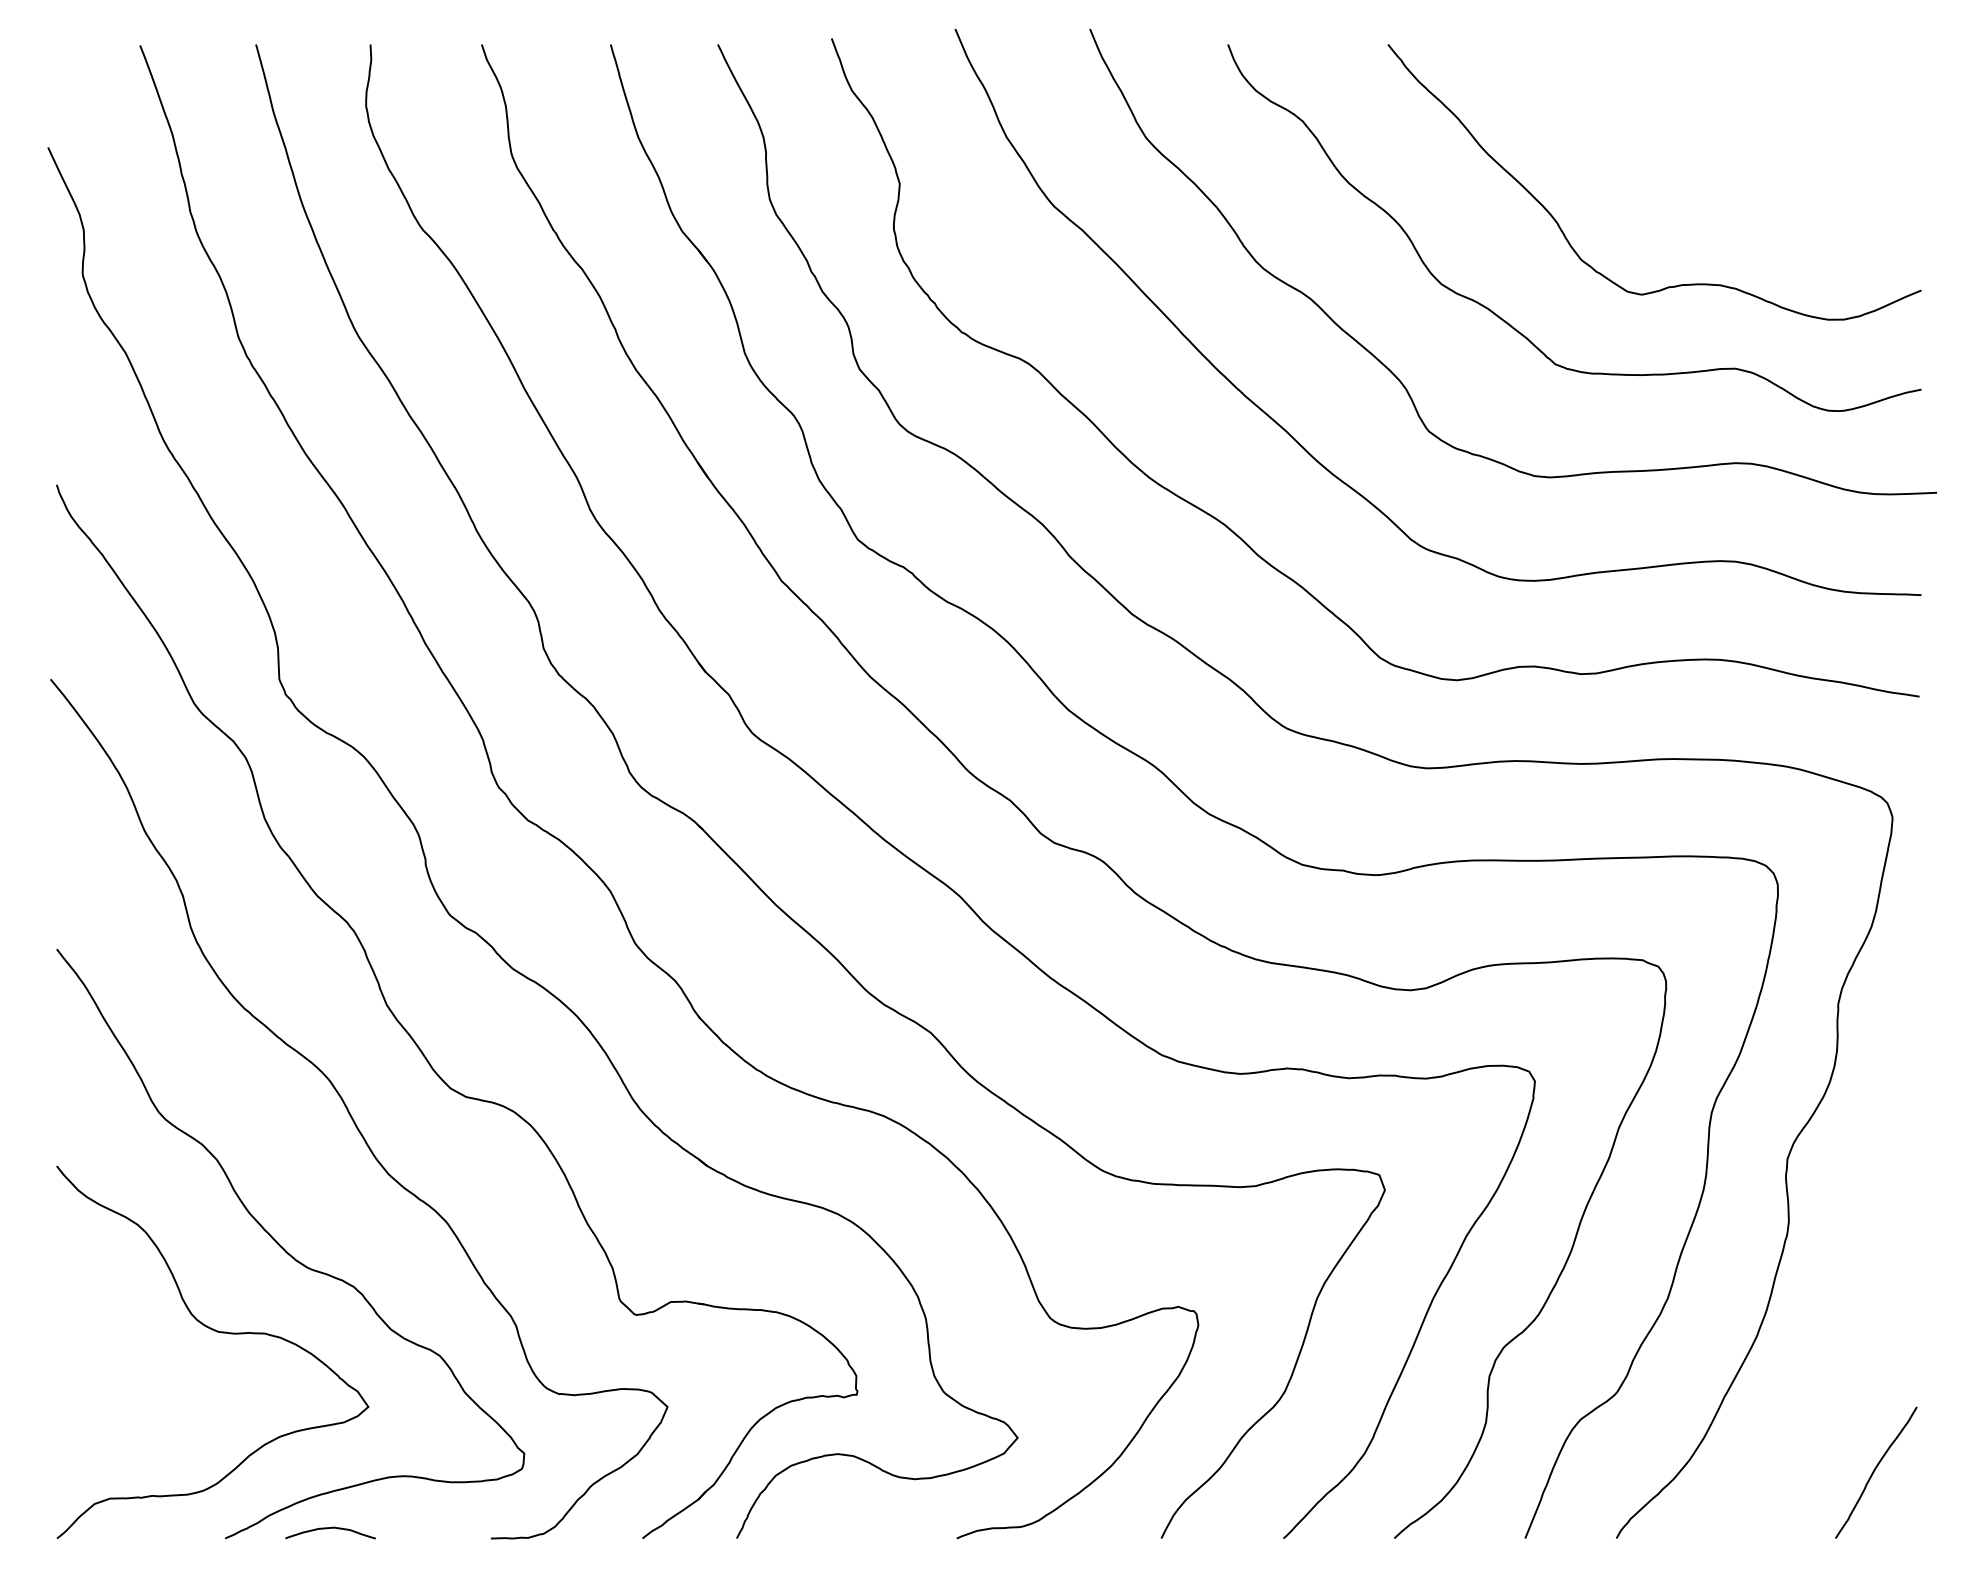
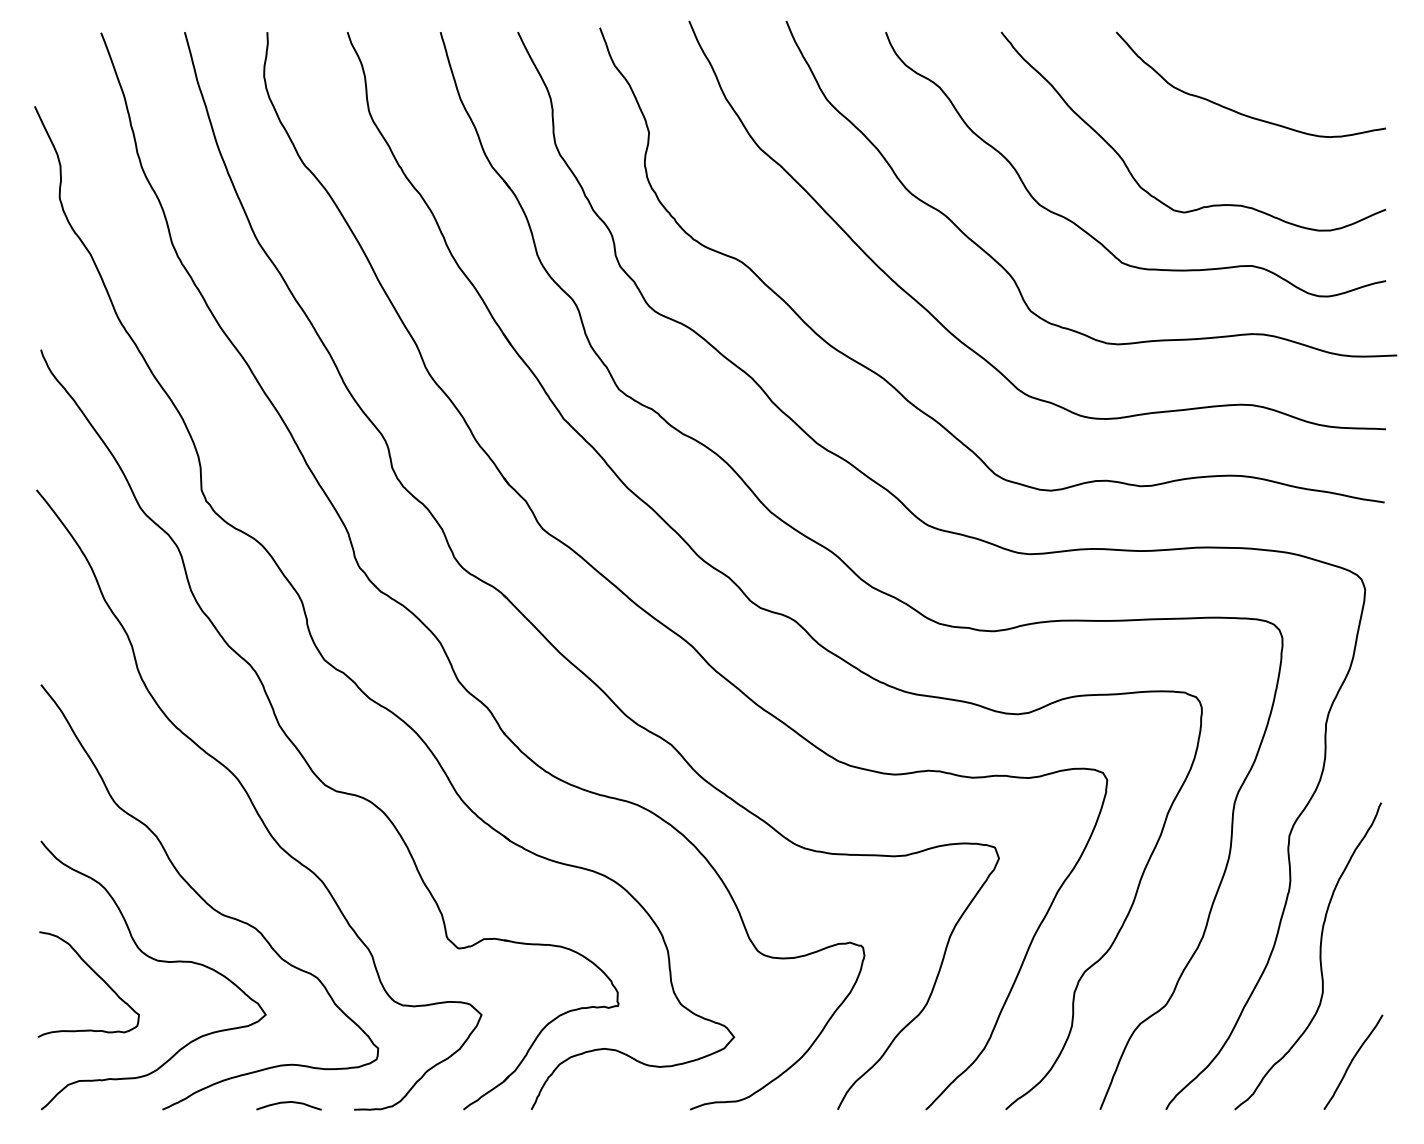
curve: (1717, 155) -> (1238, 112), added
curve: (1829, 1325) -> (1319, 956), added
curve: (134, 1352) -> (97, 975), added
curve: (330, 1528) -> (288, 1102), moved

